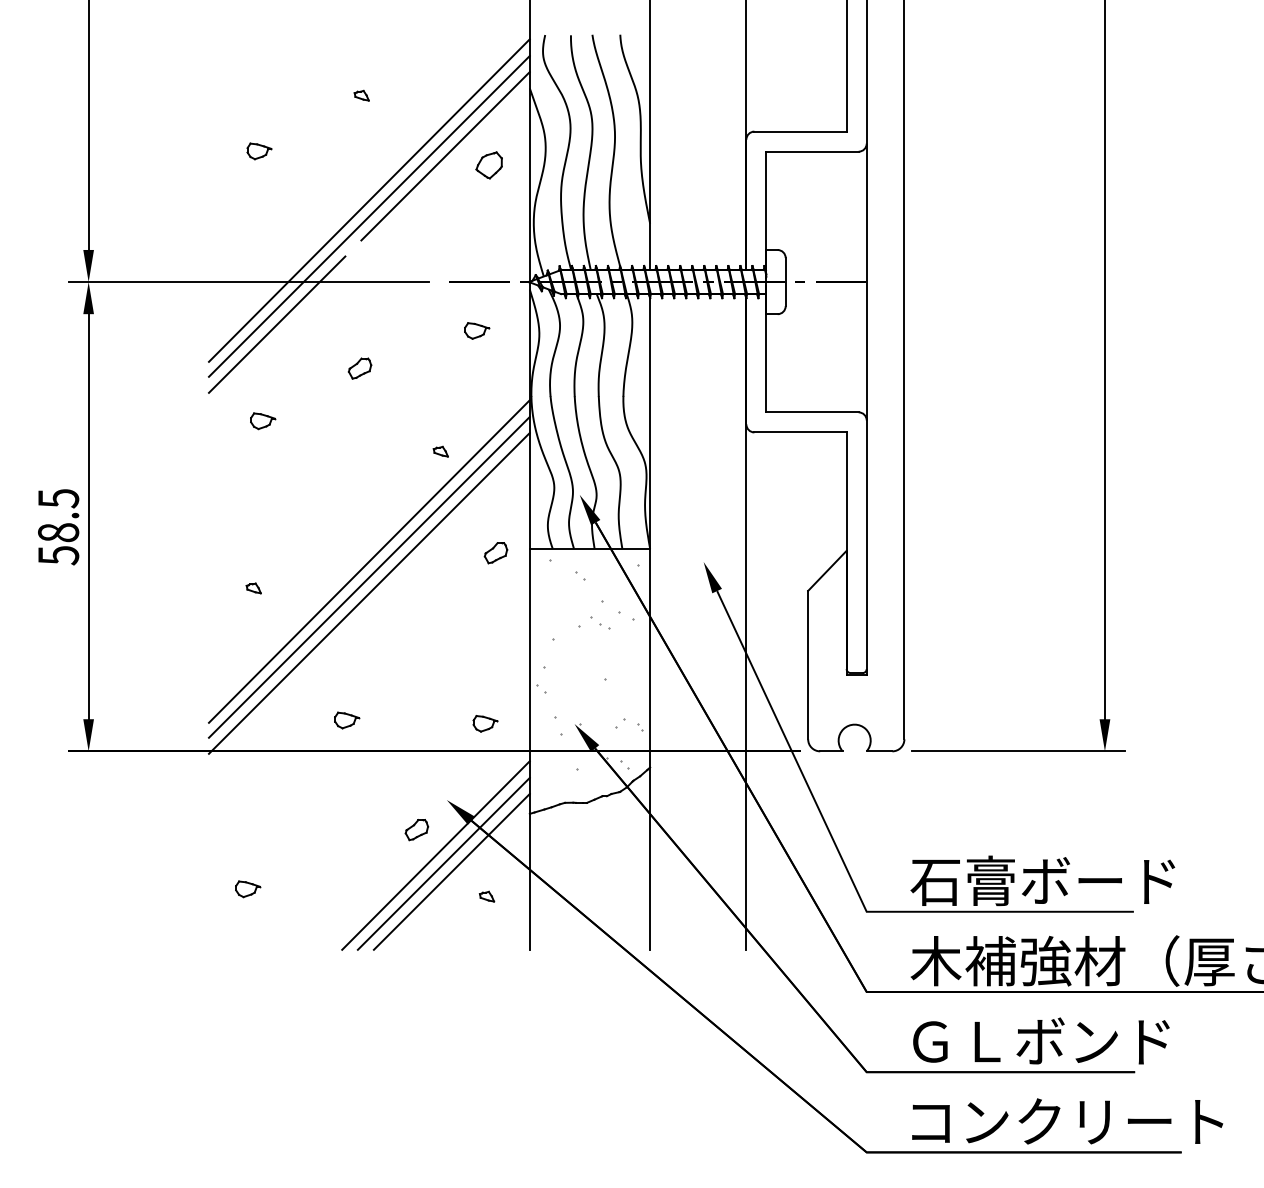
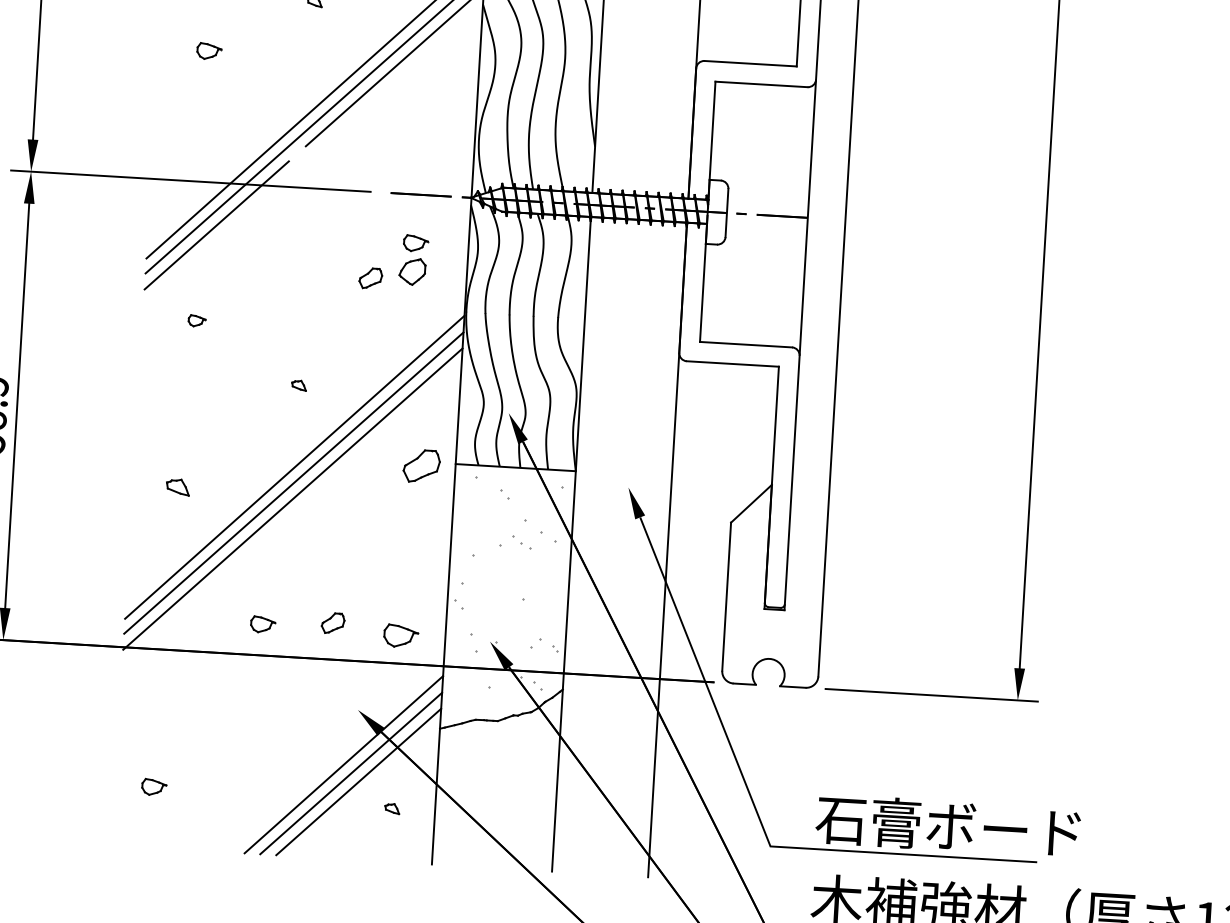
part: (488, 165) -> (411, 271), moved
part: (359, 368) -> (370, 278), moved
part: (263, 421) -> (197, 321), size x0.7
part: (440, 451) -> (298, 385), moved
part: (495, 553) -> (421, 466), size x1.6
part: (253, 588) -> (177, 487), size x1.6
part: (485, 723) -> (401, 635), size x1.4
part: (416, 830) -> (332, 623), moved

